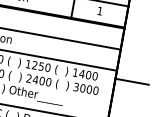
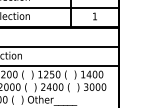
line: (132, 81) -> (134, 73), removed

